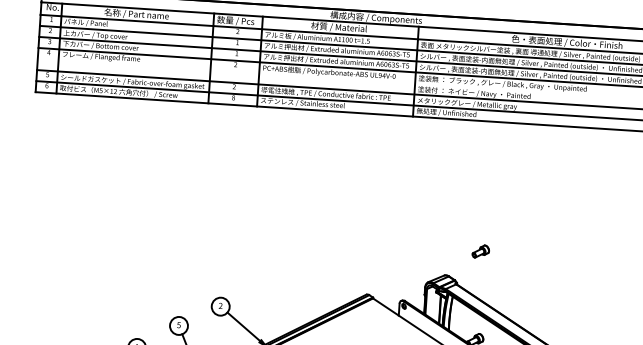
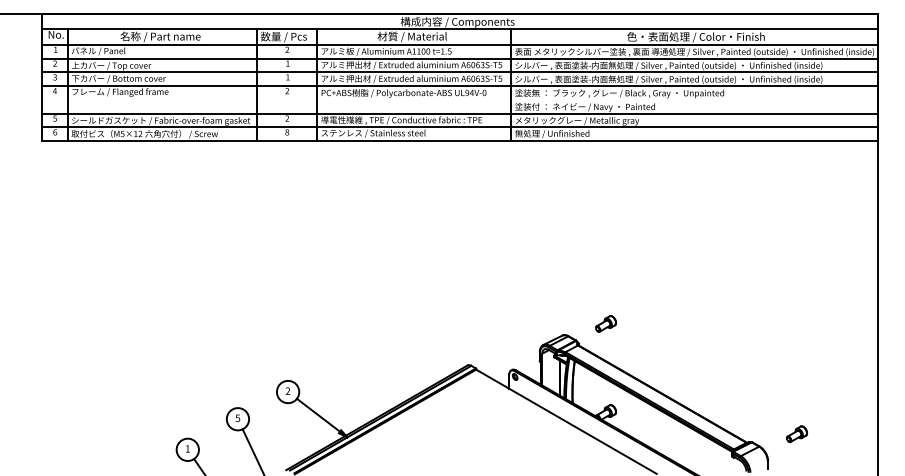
part: (480, 251) -> (605, 323), moved

